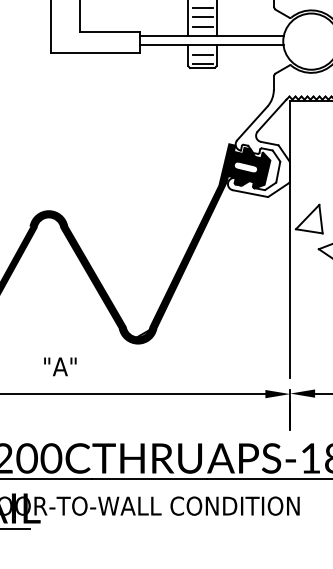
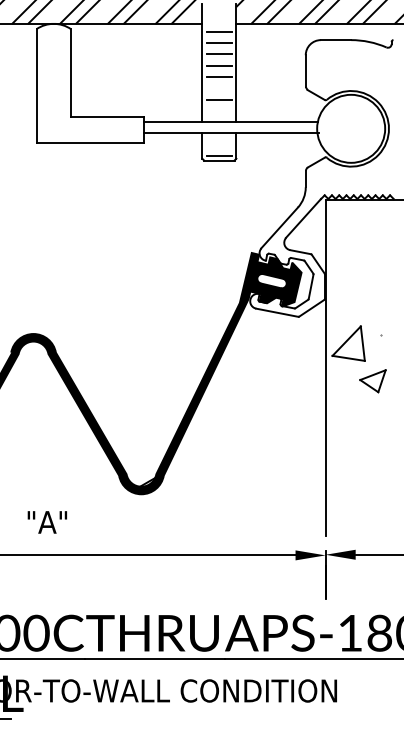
line: (202, 8) -> (219, 88), removed
line: (202, 26) -> (219, 110), removed
line: (202, 55) -> (219, 145), removed

